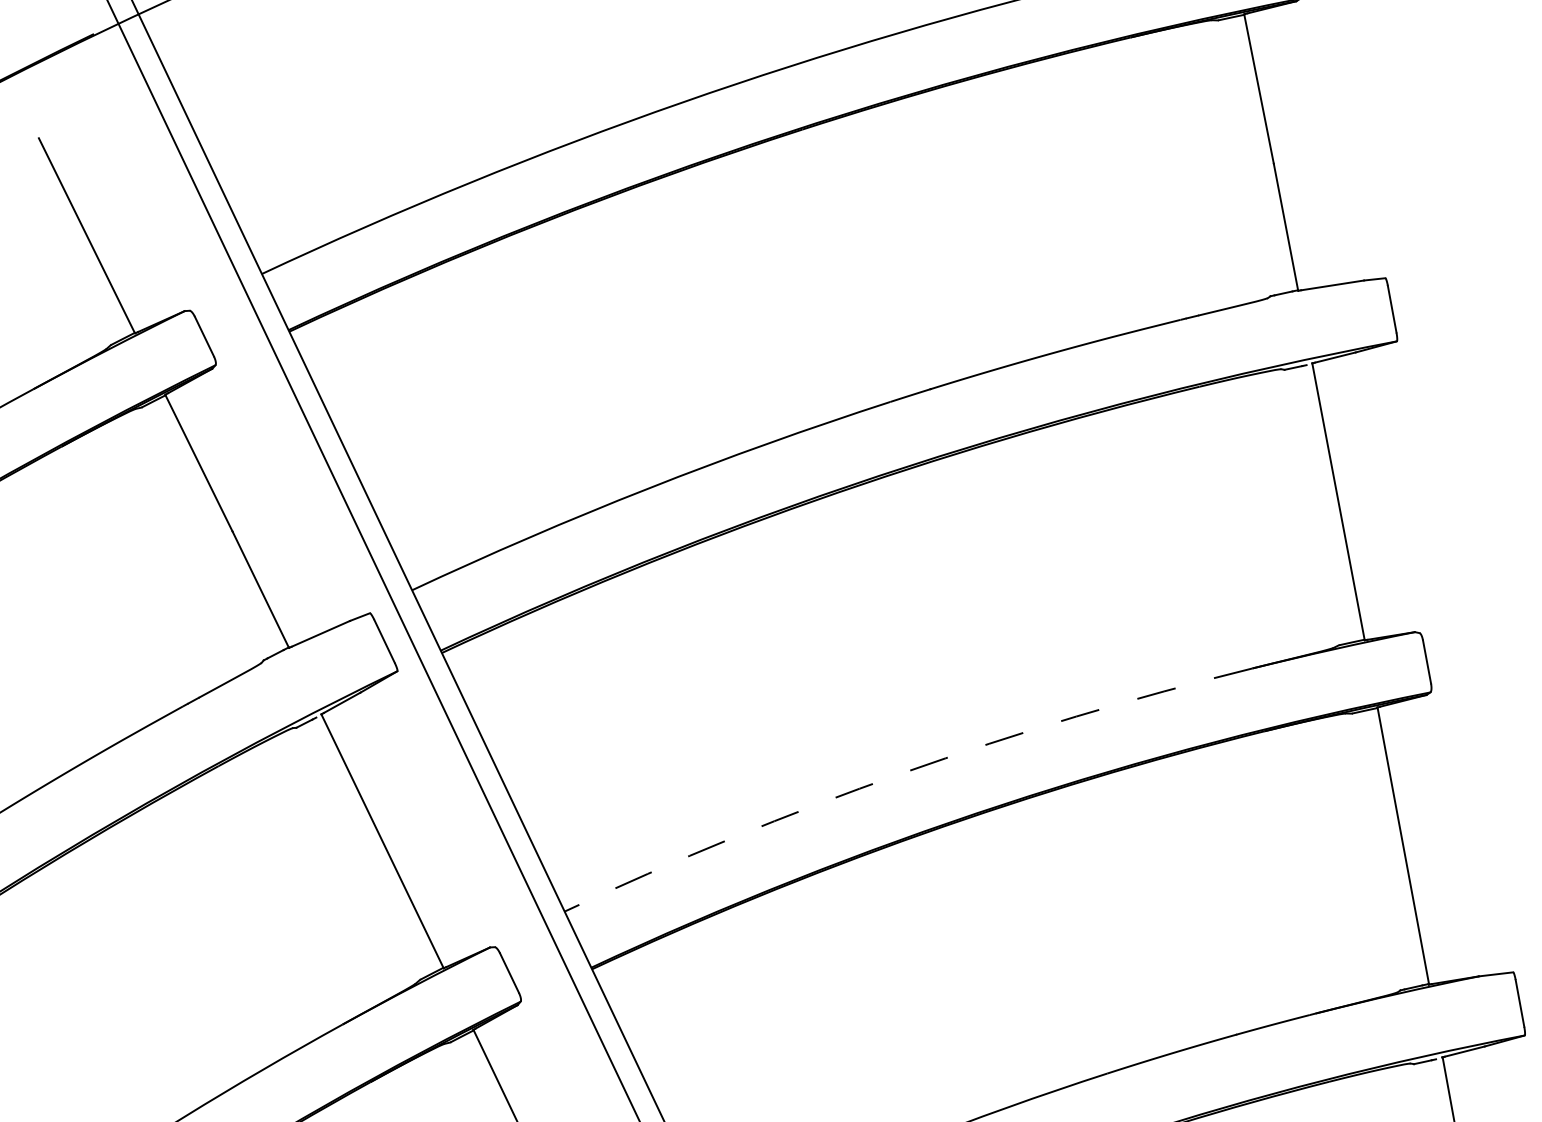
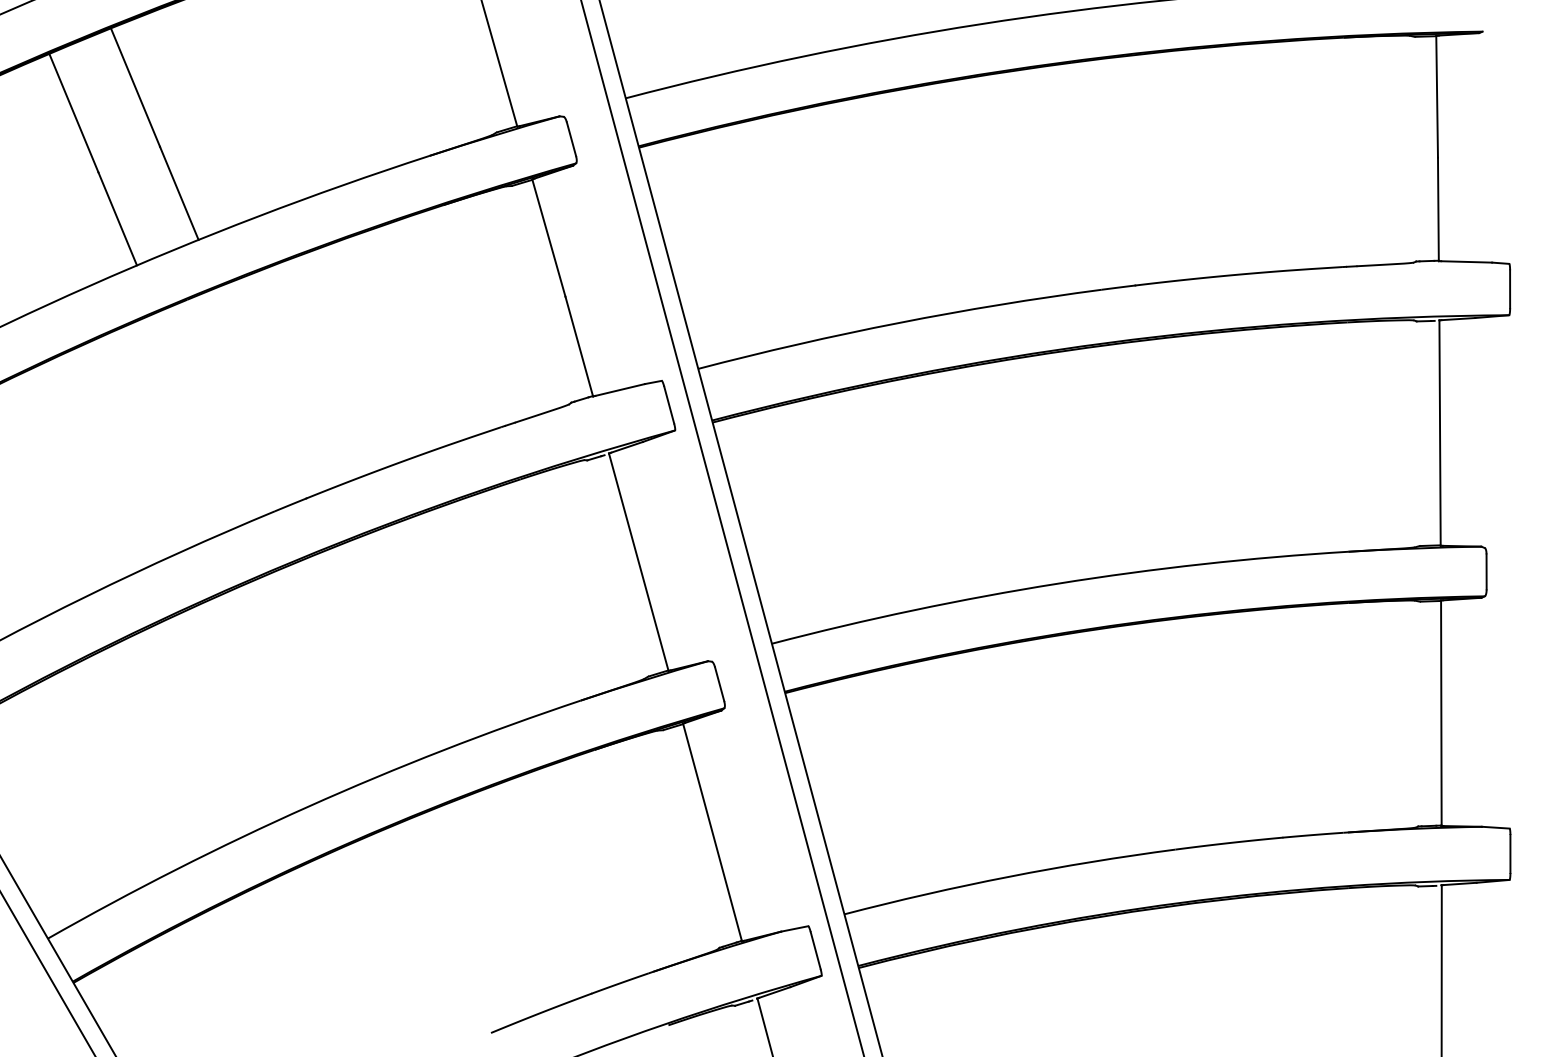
arc: (902, 773) -> (1057, 583), dashed -> solid

